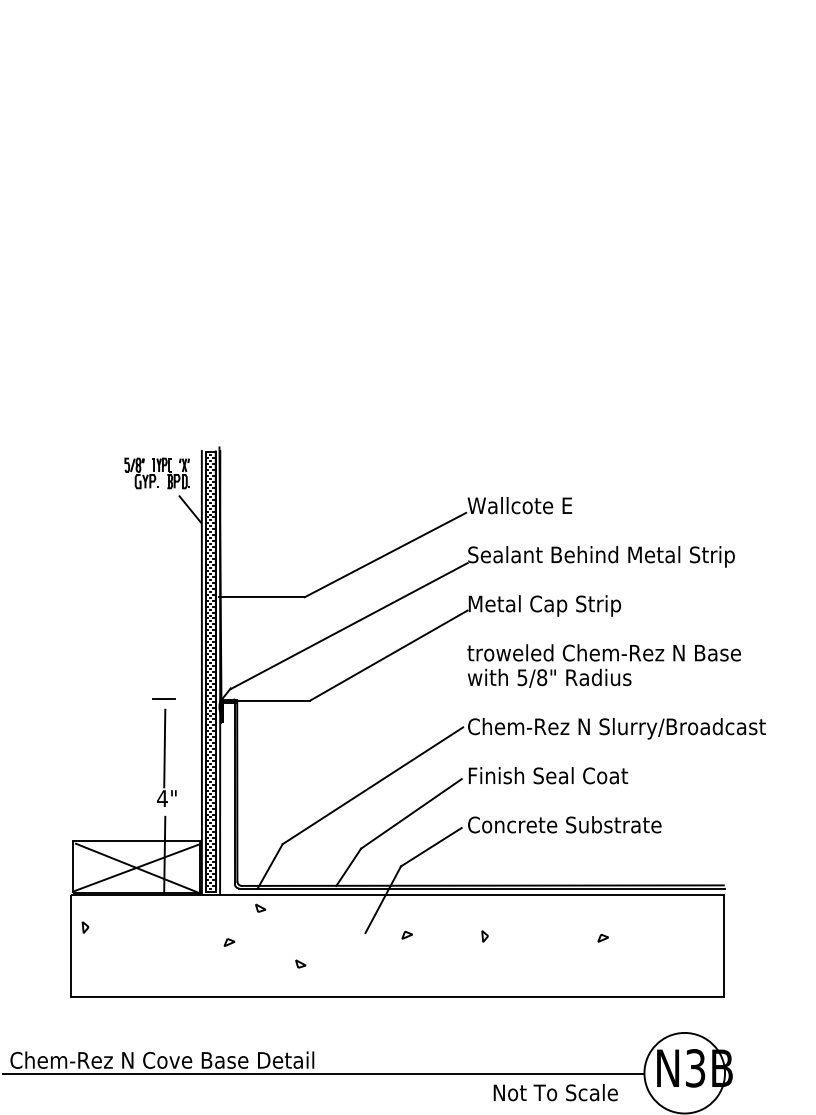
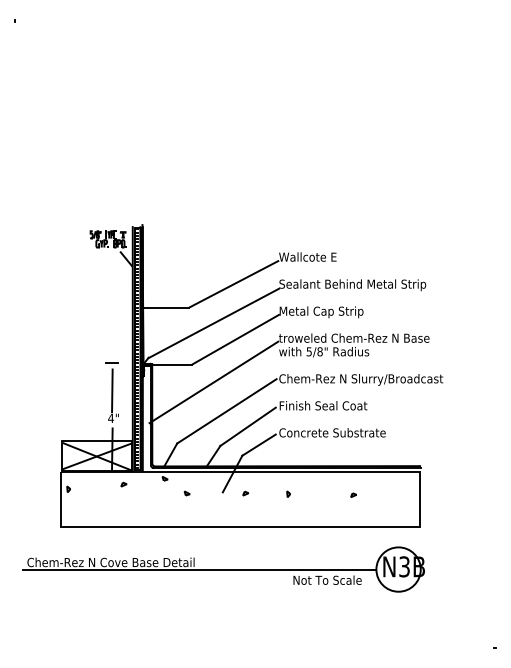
line: (348, 733) -> (213, 382), added
part: (228, 942) -> (123, 484), moved
part: (299, 964) -> (186, 493), moved

